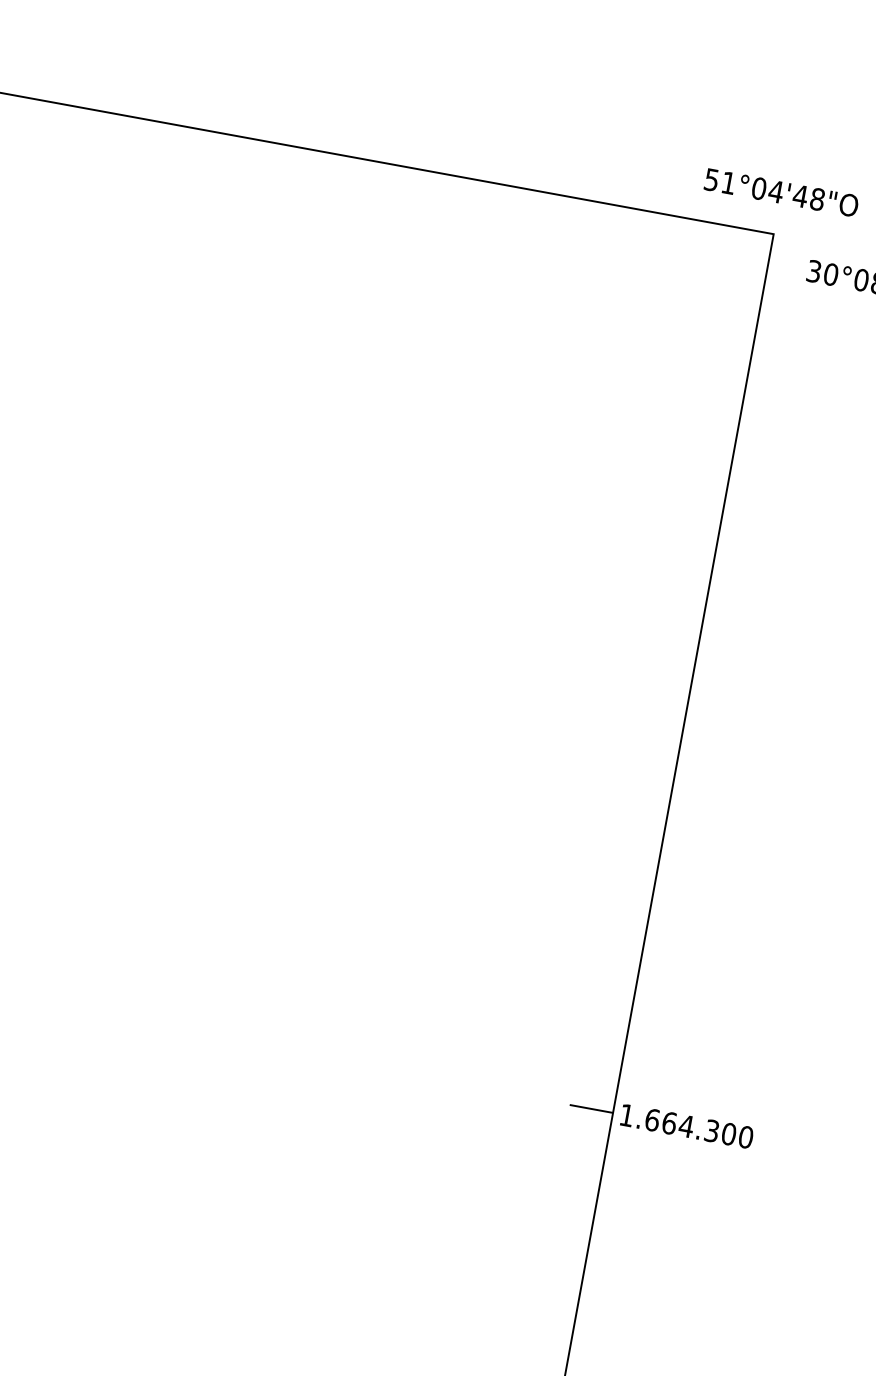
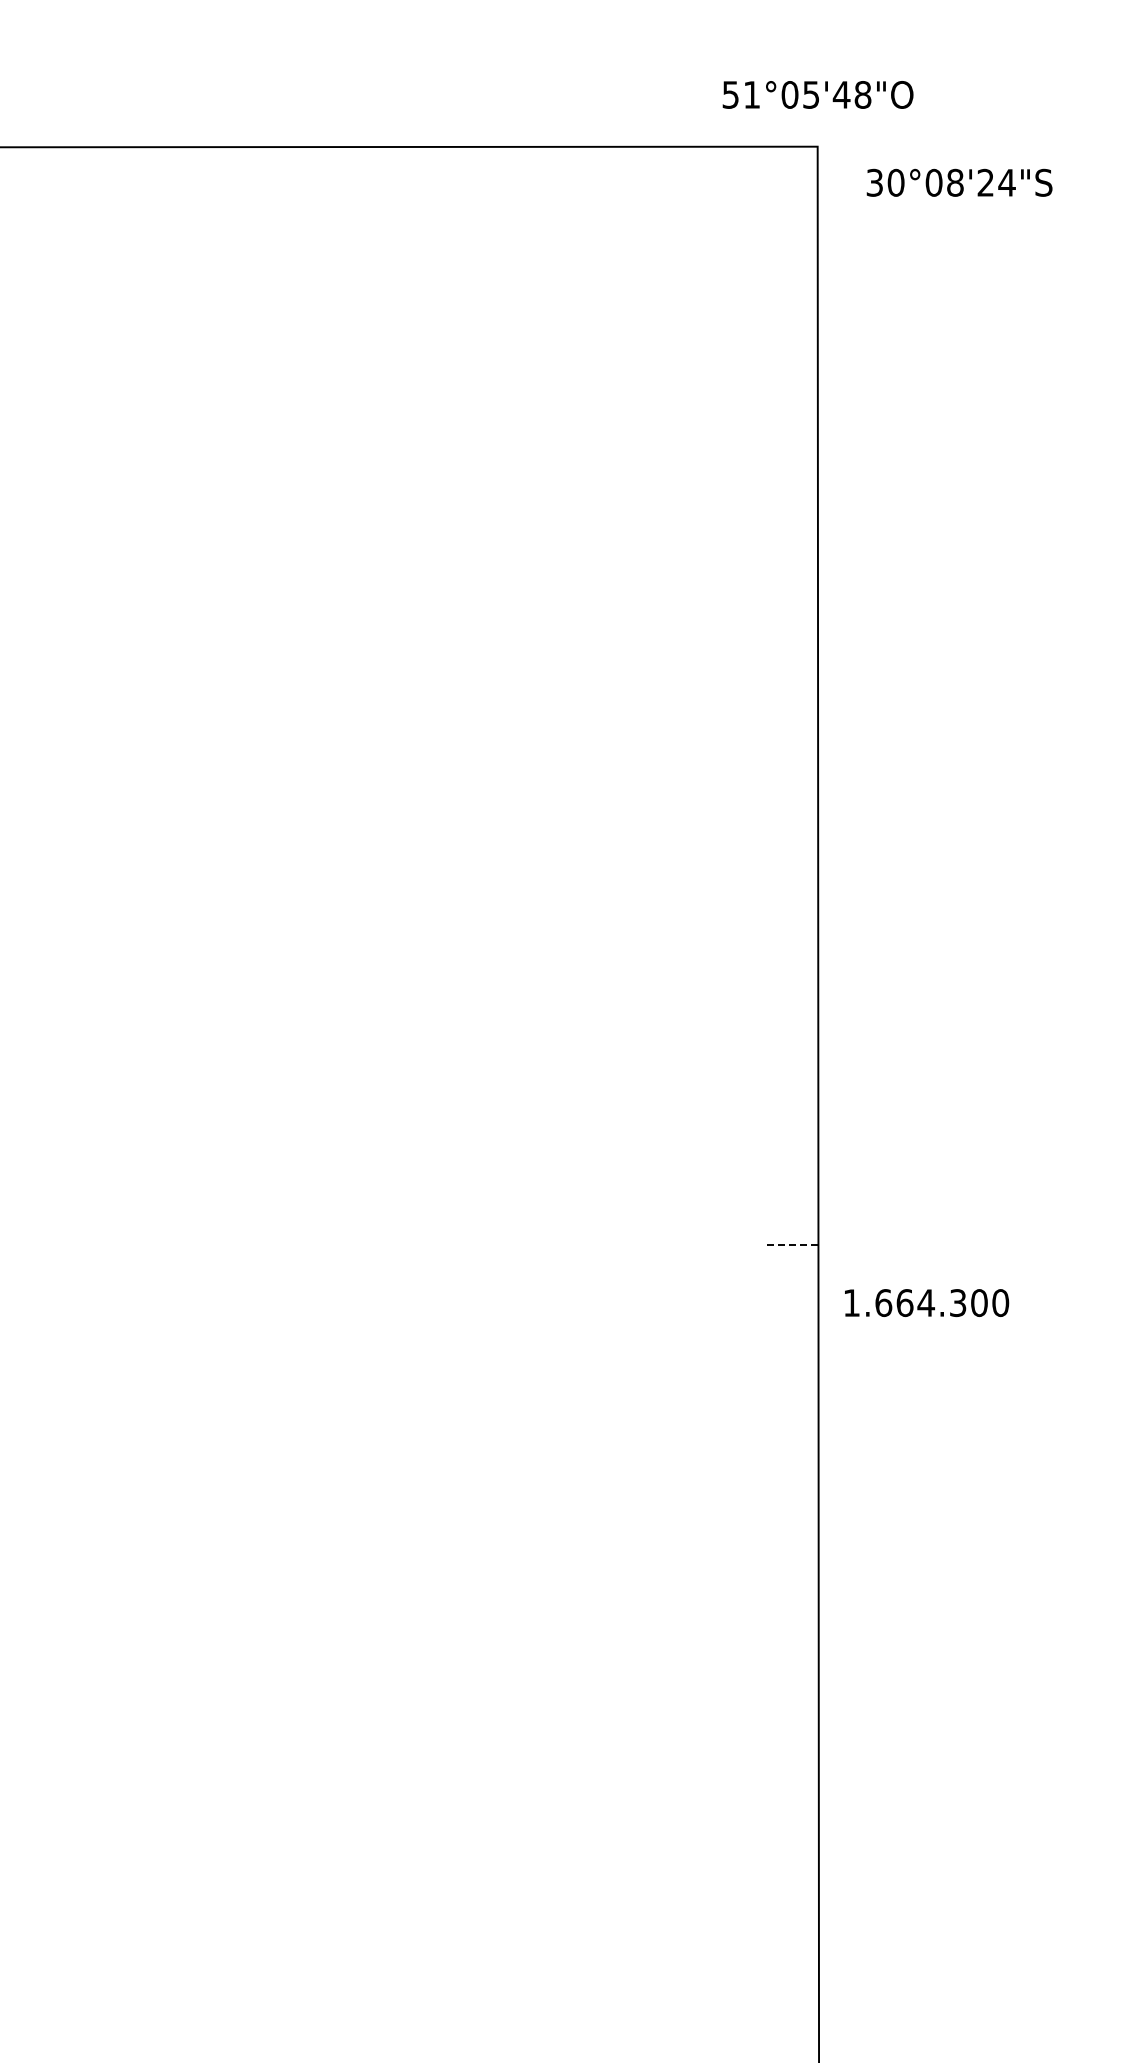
text: (776, 191) -> (811, 94), 51°04'48"O -> 51°05'48"O
line: (590, 1109) -> (790, 1245), solid -> dashed
text: (687, 1126) -> (927, 1303), moved

